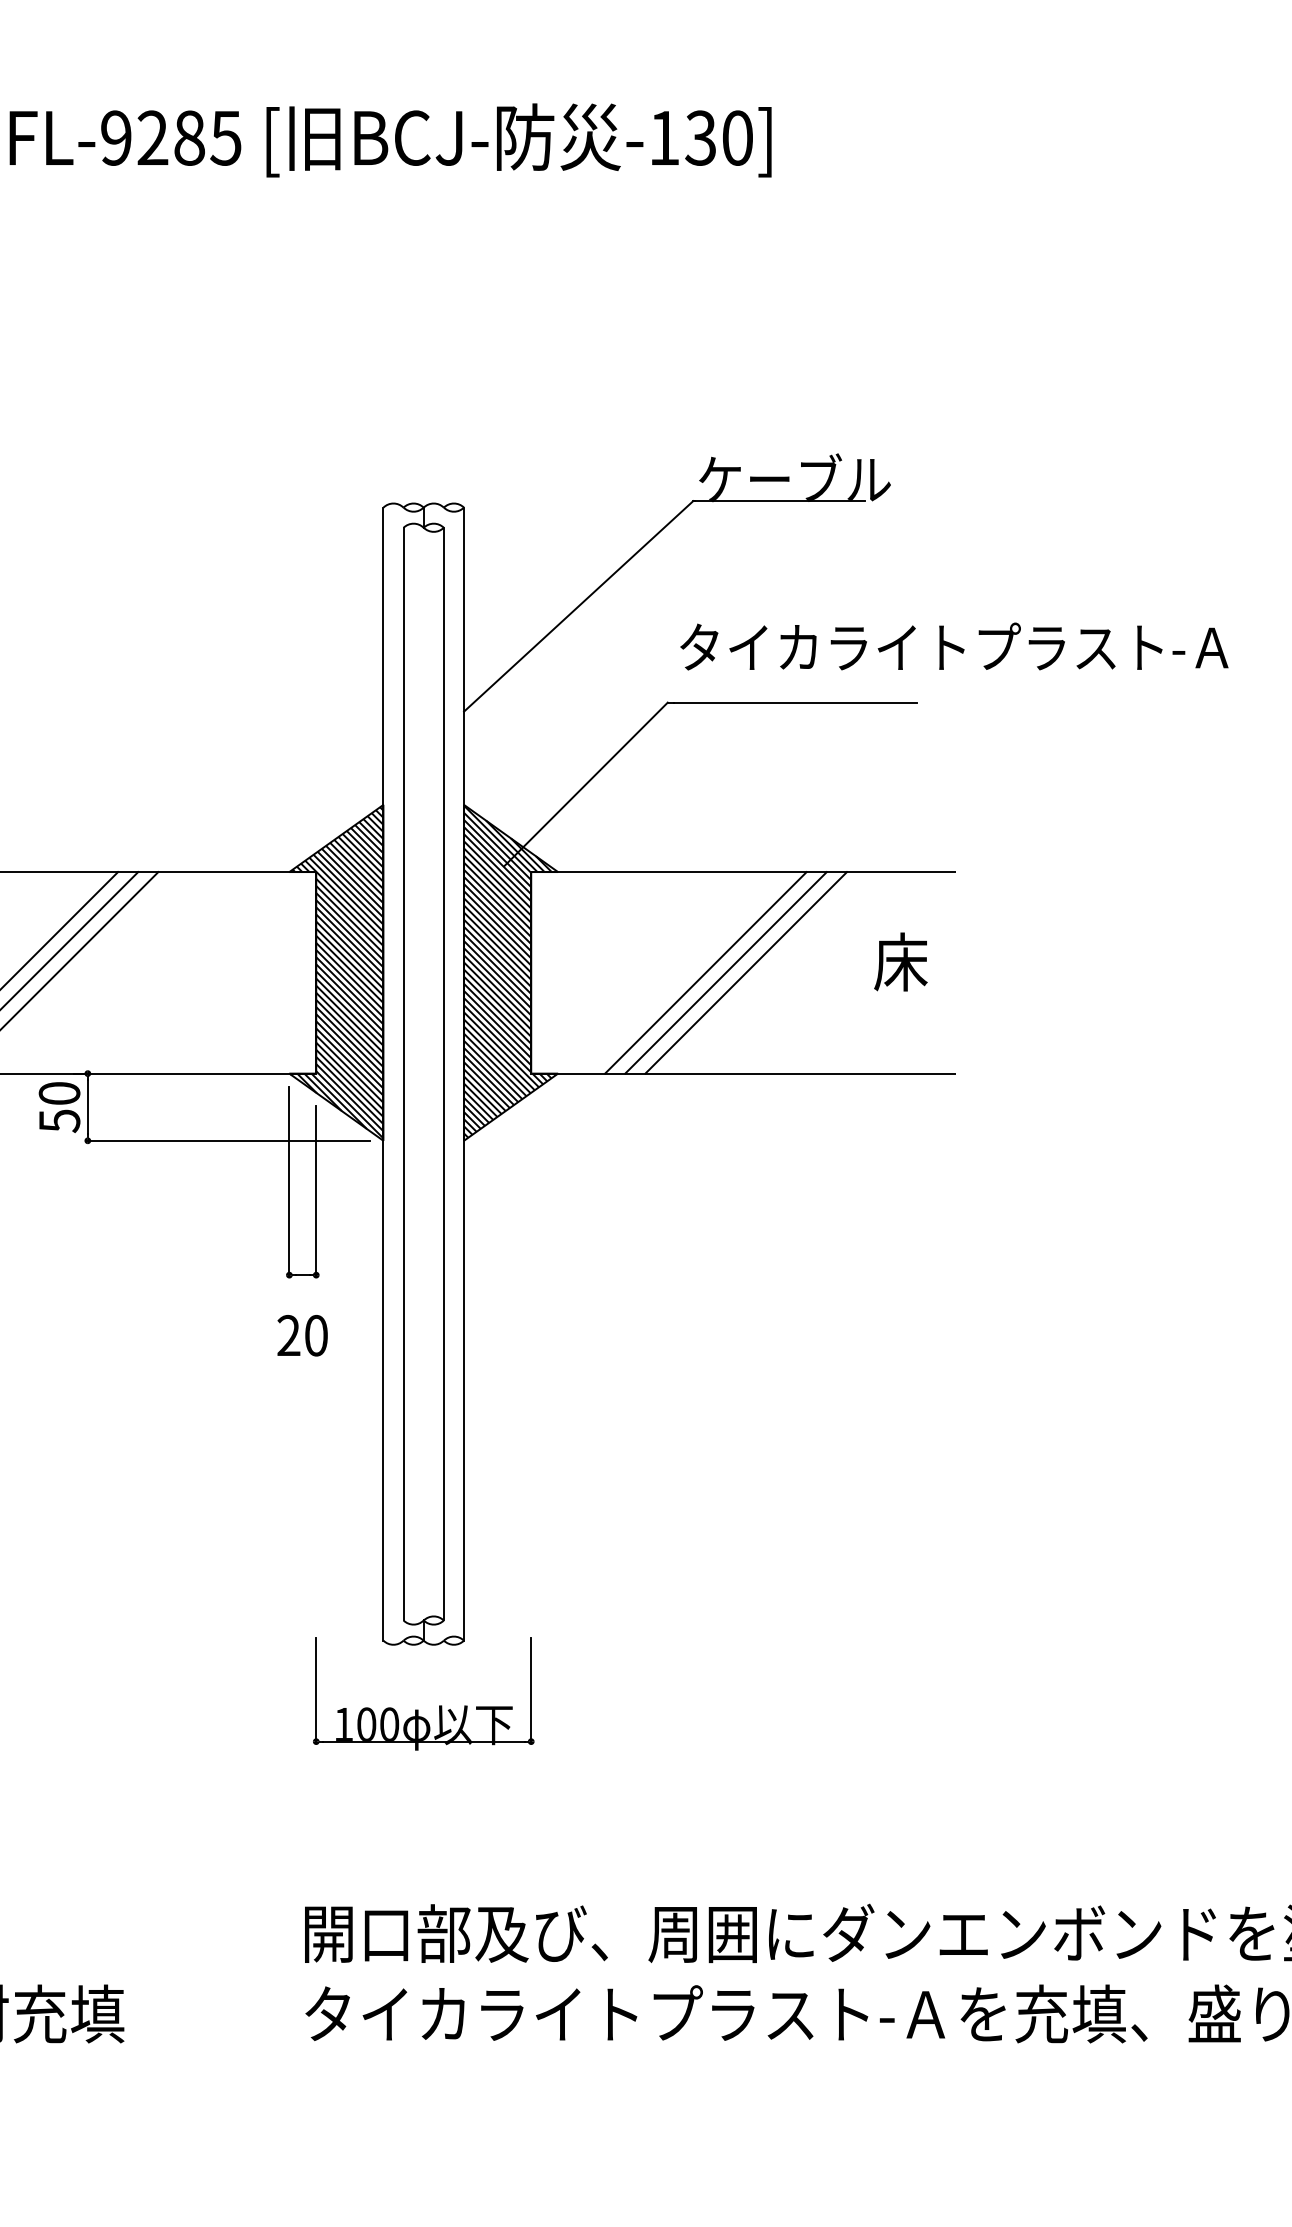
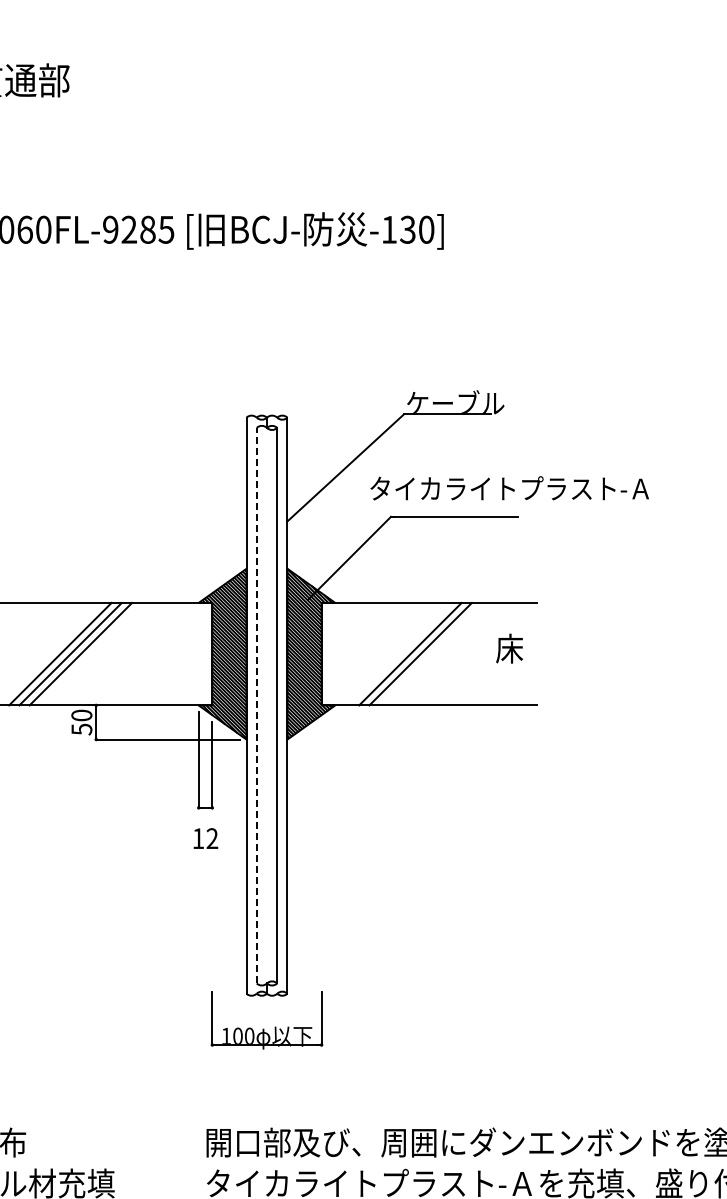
text: (953, 646) -> (509, 488), moved
line: (745, 971) -> (430, 653), removed
line: (403, 1073) -> (256, 705), solid -> dashed
text: (302, 1335) -> (205, 838), 20 -> 12

